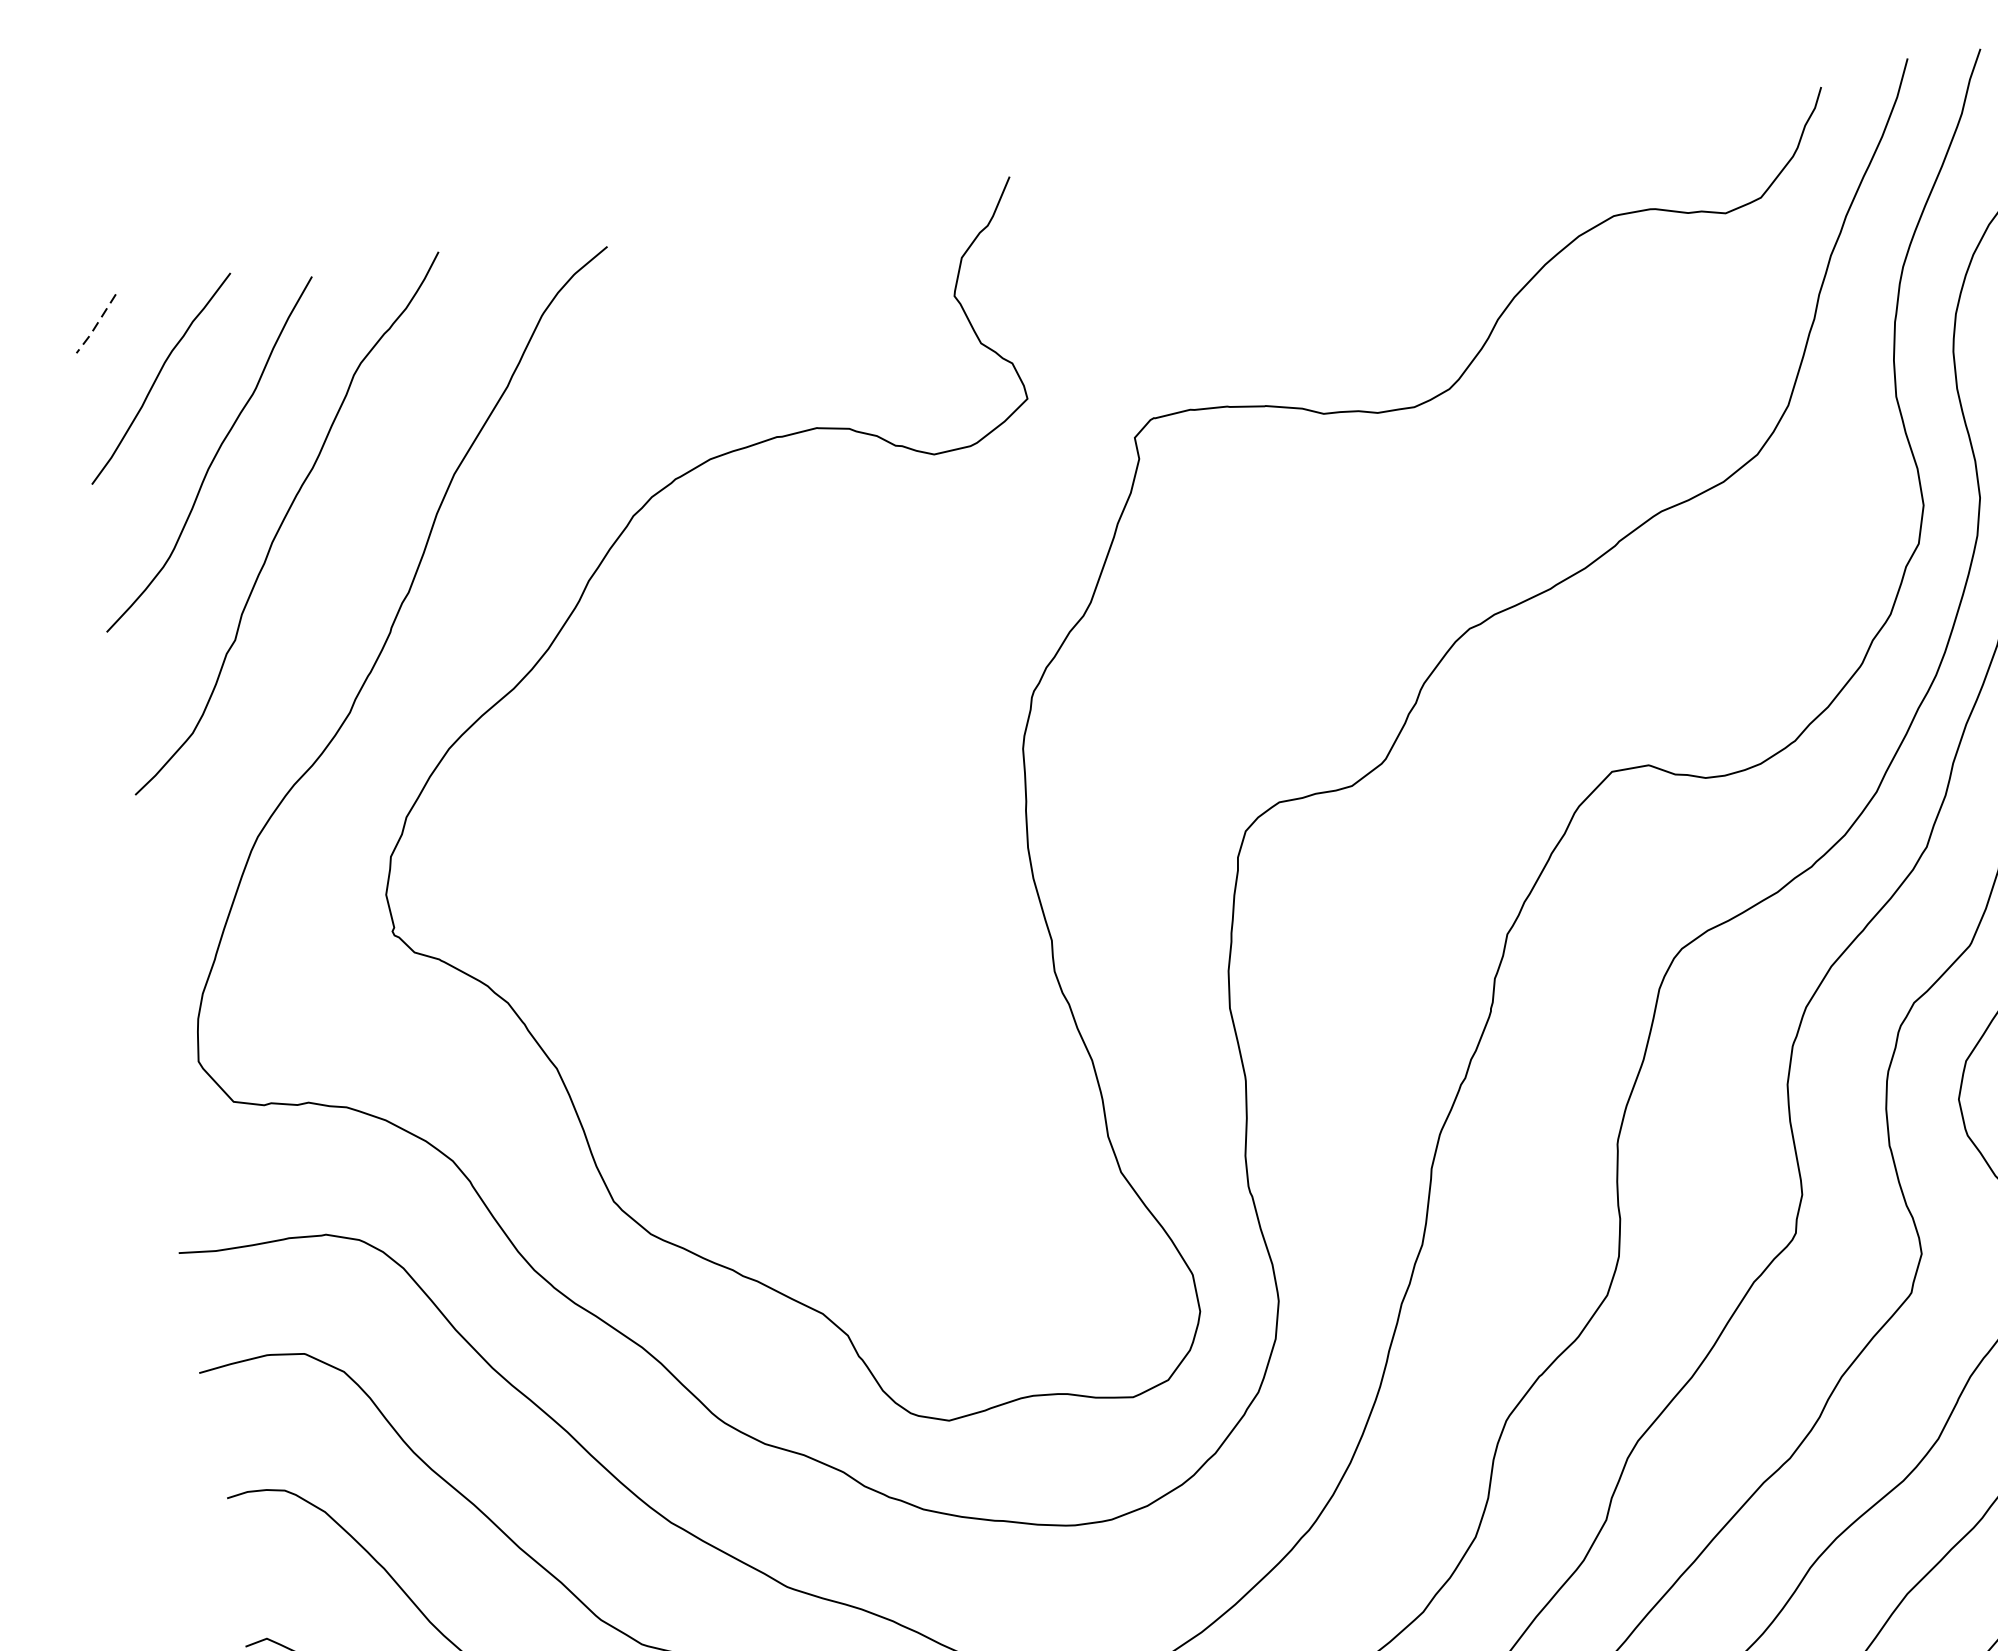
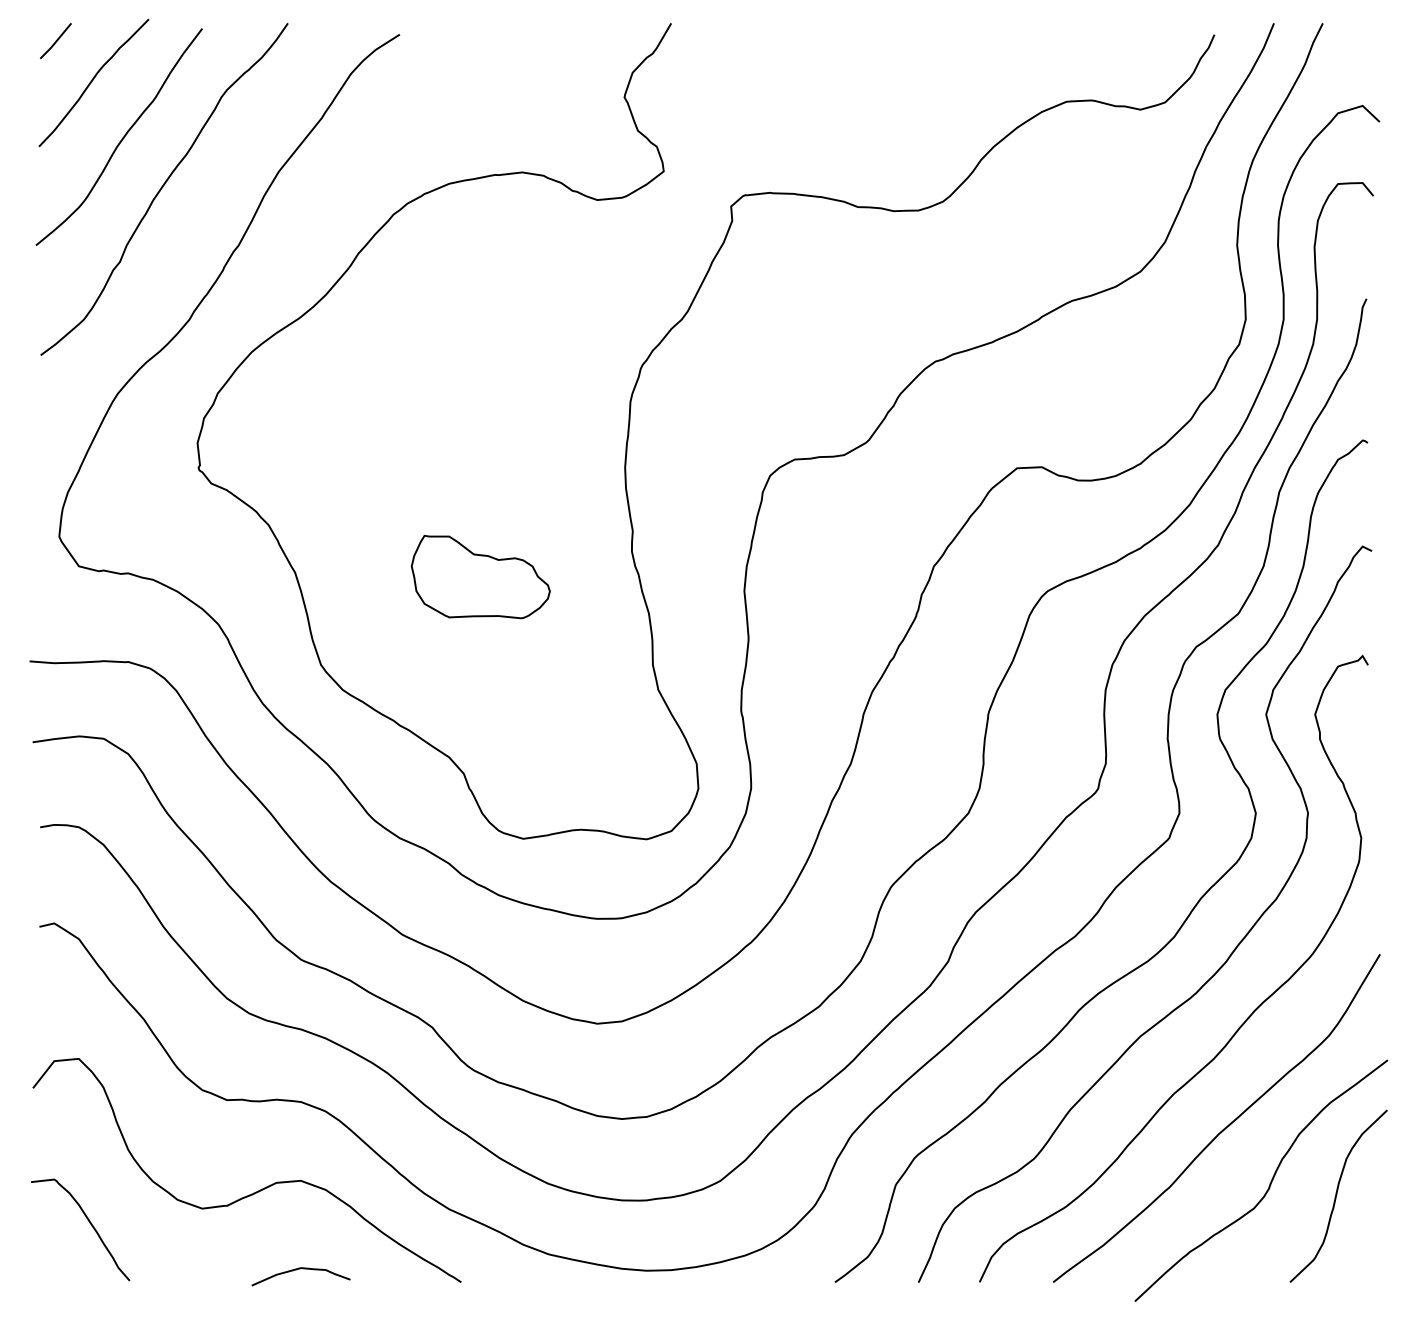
line: (95, 326) -> (55, 42), dashed -> solid
part: (833, 1038) -> (480, 576), added

